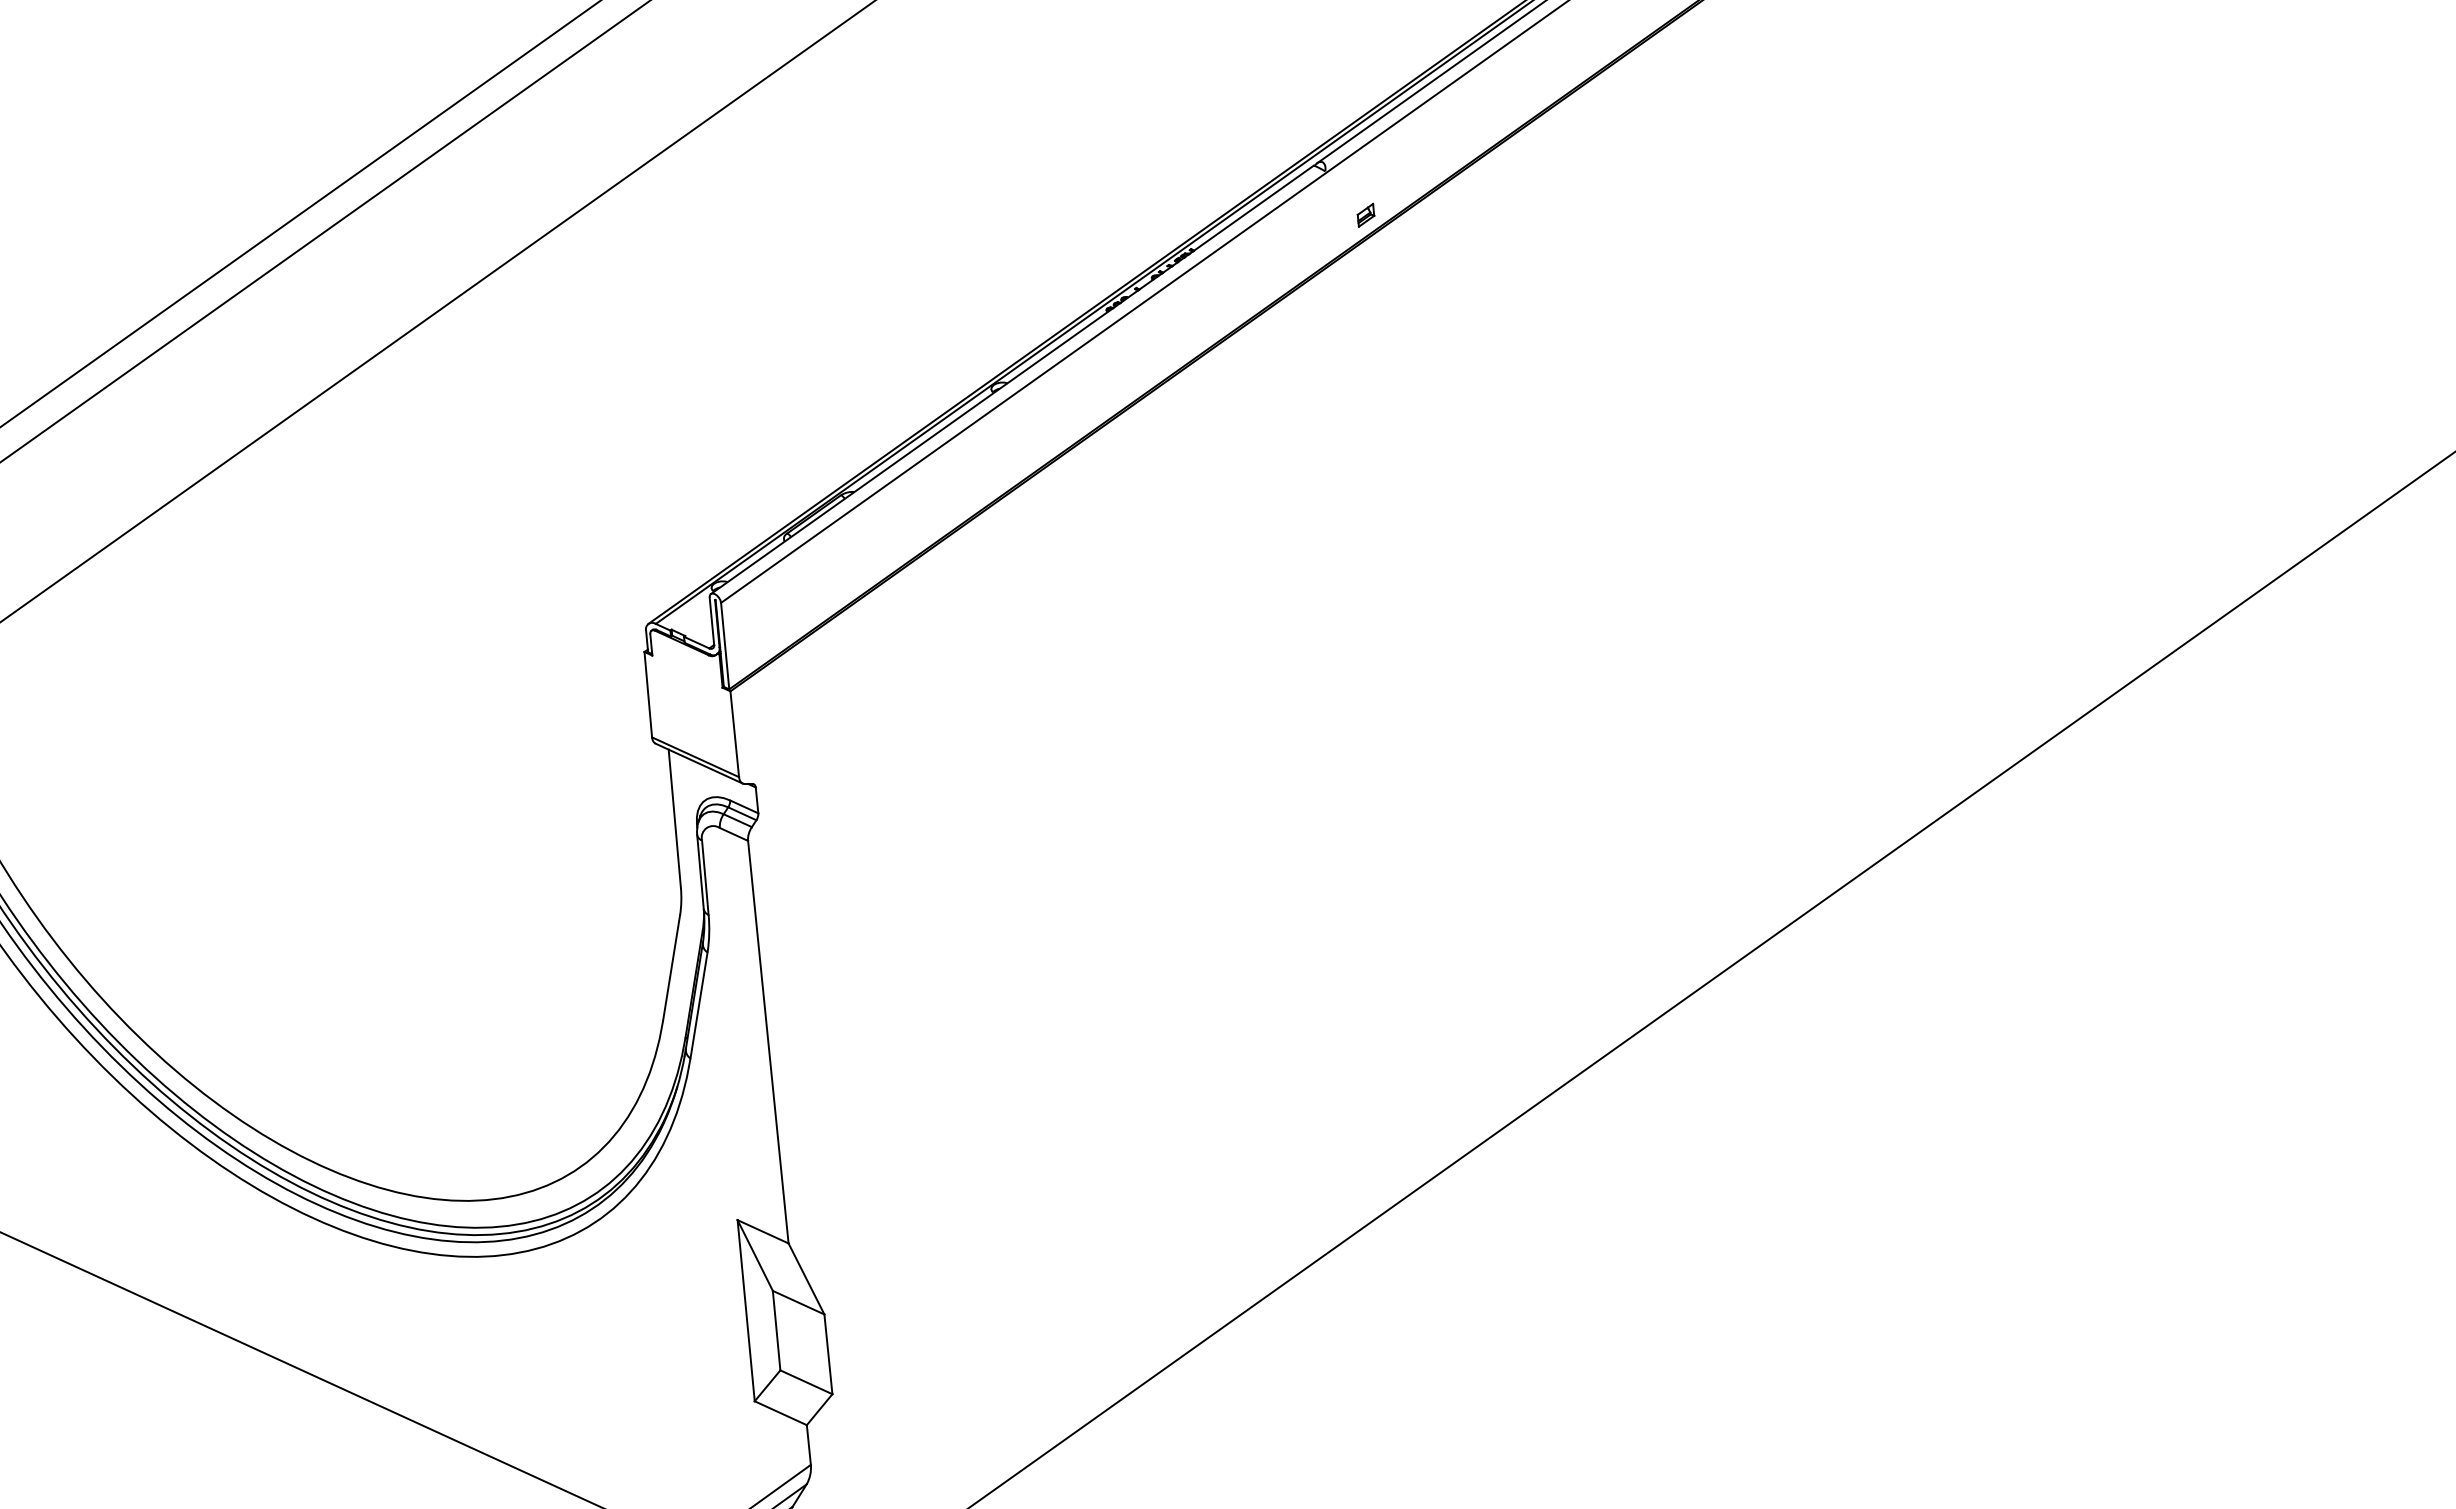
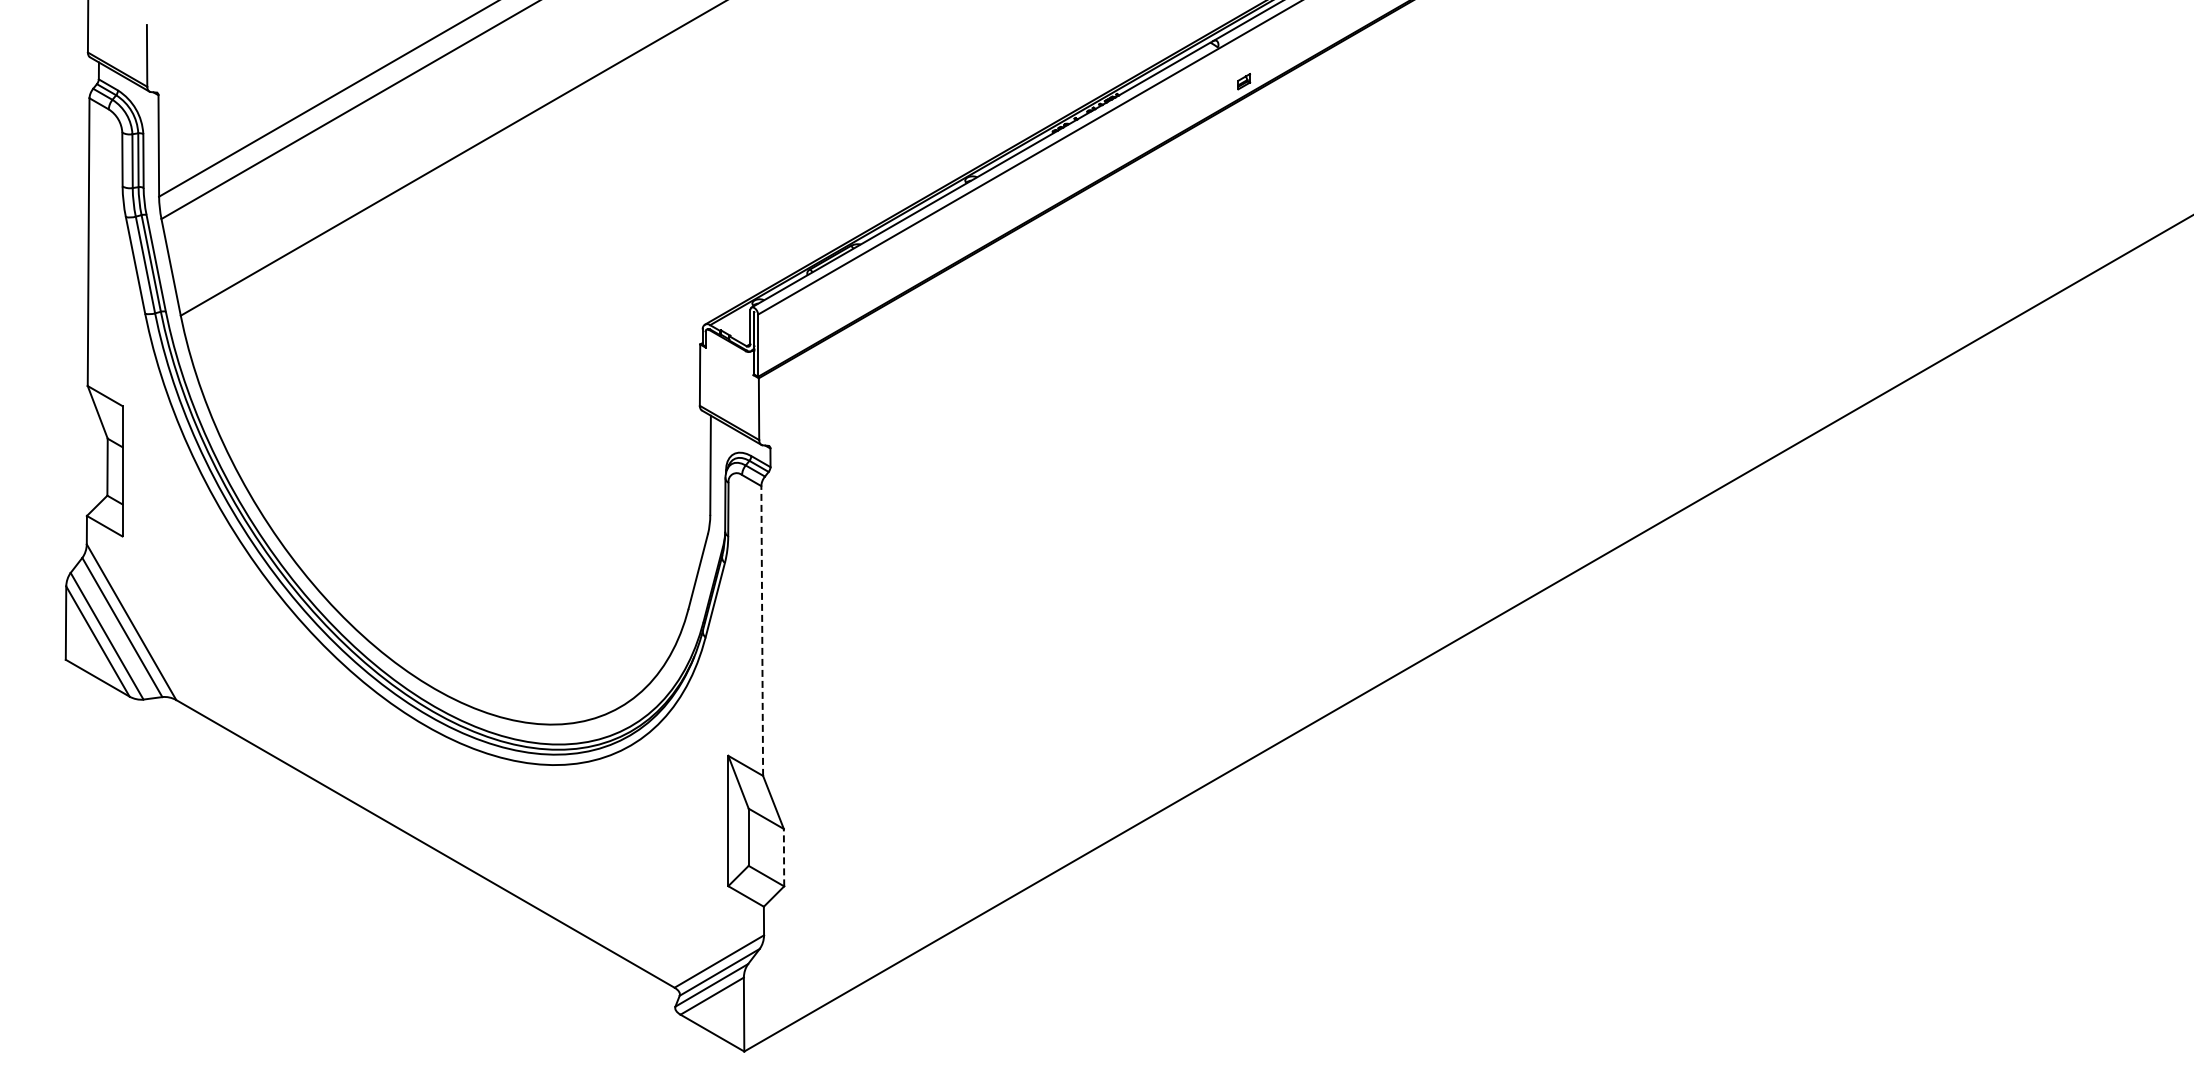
line: (768, 1042) -> (762, 631), solid -> dashed
line: (829, 1354) -> (784, 857), solid -> dashed

